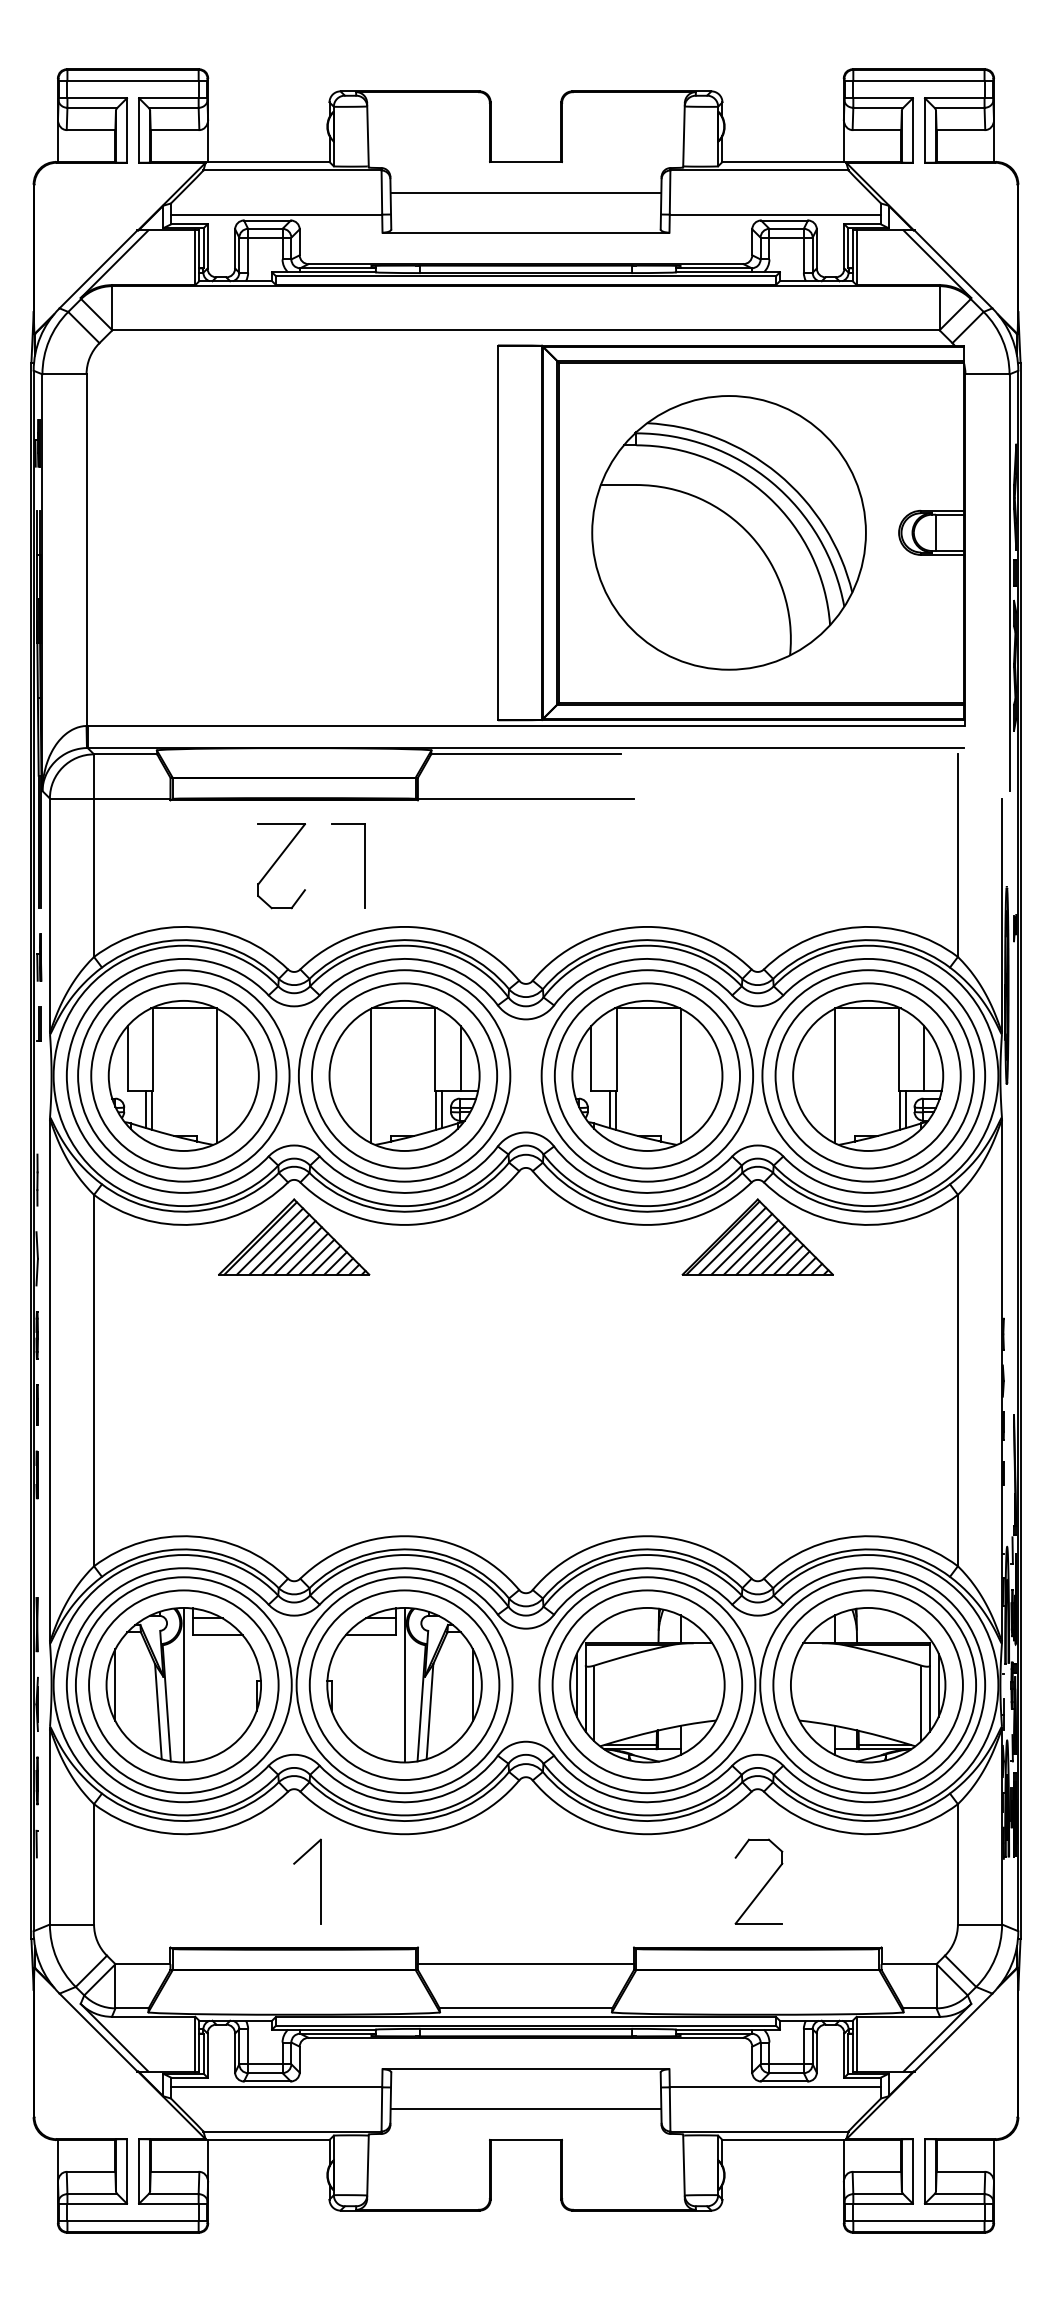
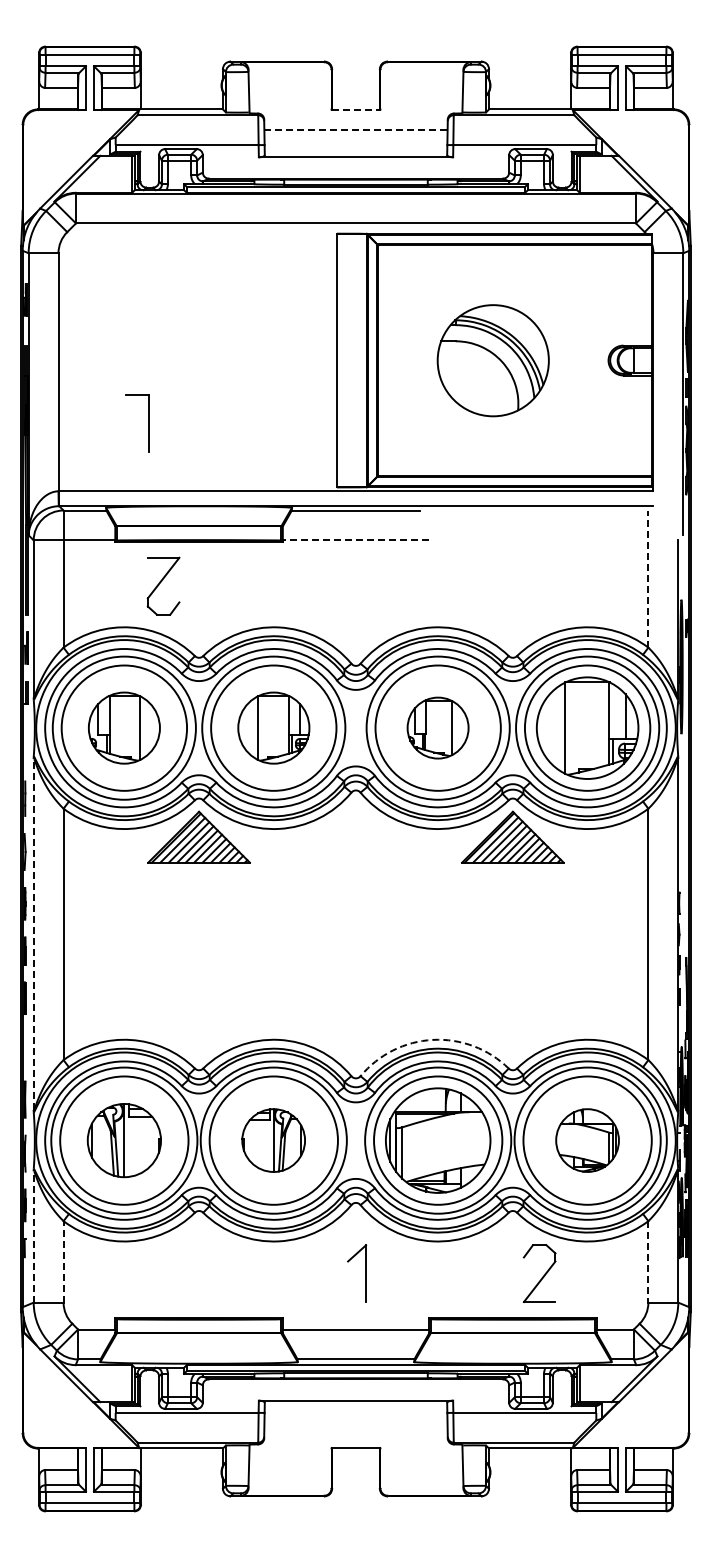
line: (526, 162) -> (356, 109), solid -> dashed
line: (526, 193) -> (356, 130), solid -> dashed
part: (727, 532) -> (492, 360), size x0.6
line: (525, 798) -> (355, 540), solid -> dashed
line: (958, 856) -> (648, 579), solid -> dashed
part: (281, 865) -> (163, 585), moved
part: (364, 866) -> (148, 423), moved
part: (184, 1074) -> (124, 727), size x0.7
part: (404, 1074) -> (273, 727), size x0.7
part: (646, 1074) -> (437, 727), size x0.6
line: (49, 1380) -> (33, 934), solid -> dashed
arc: (639, 1535) -> (432, 1039), solid -> dashed
part: (184, 1685) -> (124, 1140), size x0.7
part: (404, 1685) -> (273, 1140), size x0.6
part: (867, 1685) -> (587, 1140), size x0.6
line: (49, 1826) -> (33, 1236), solid -> dashed
line: (93, 1863) -> (63, 1261), solid -> dashed
line: (958, 1863) -> (648, 1261), solid -> dashed
part: (319, 1881) -> (365, 1273), moved
part: (758, 1881) -> (539, 1273), moved
line: (525, 2108) -> (355, 1427), removed

